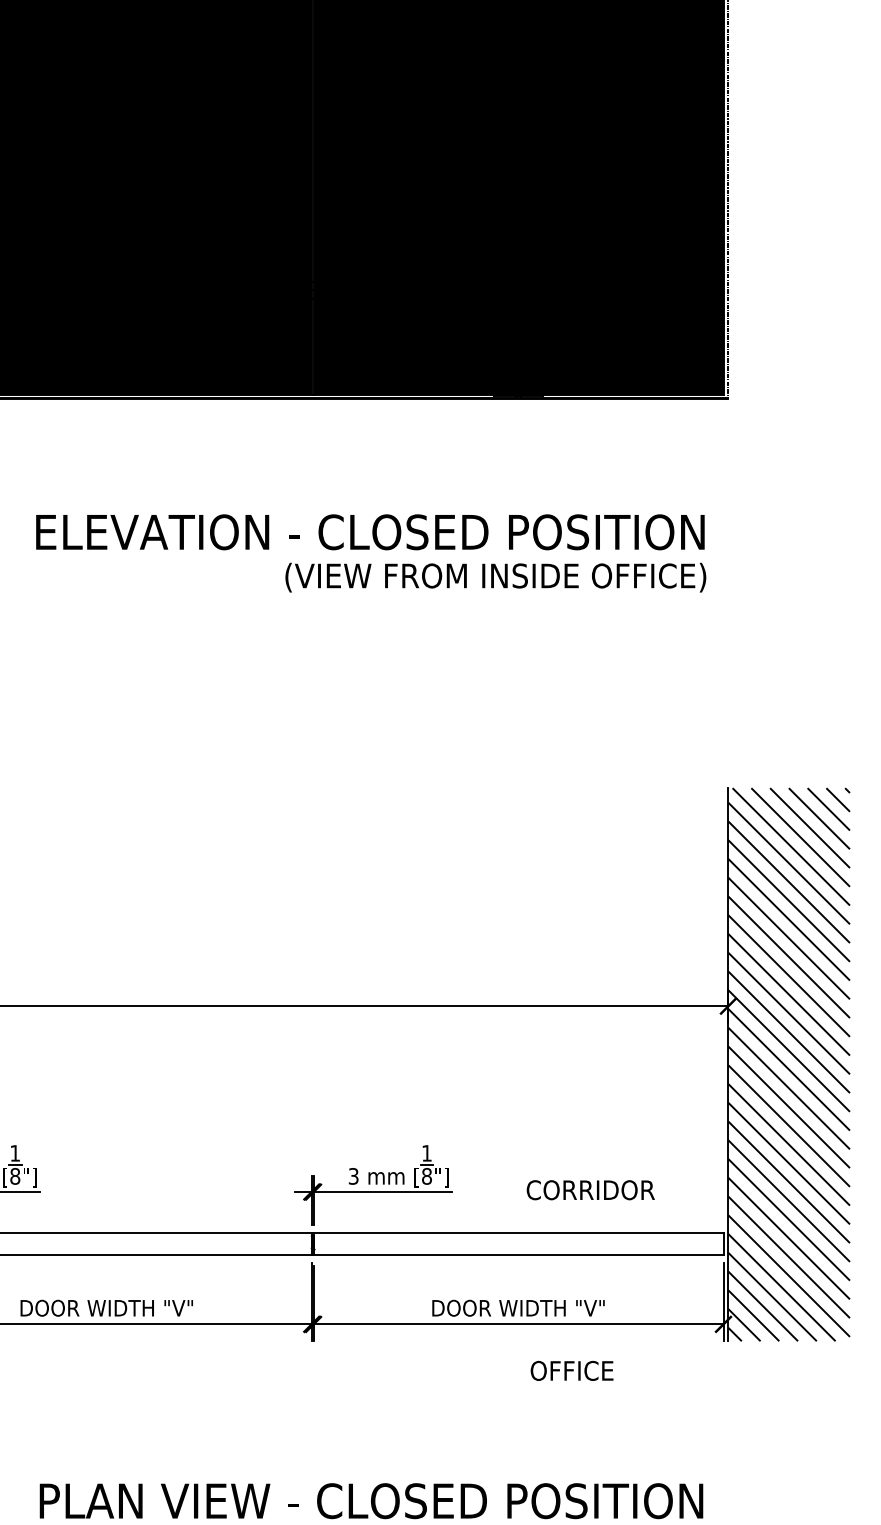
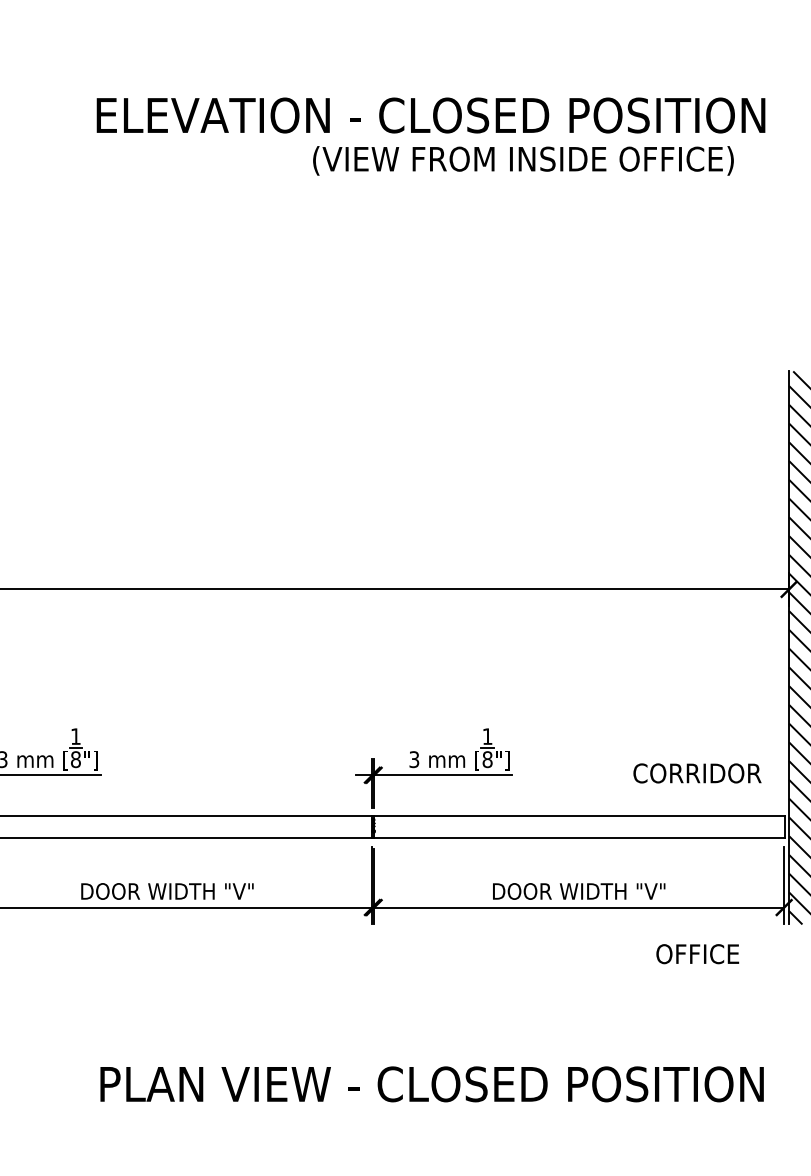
text: (495, 577) -> (523, 160), moved
text: (590, 1190) -> (697, 773), moved
text: (571, 1370) -> (697, 953), moved

